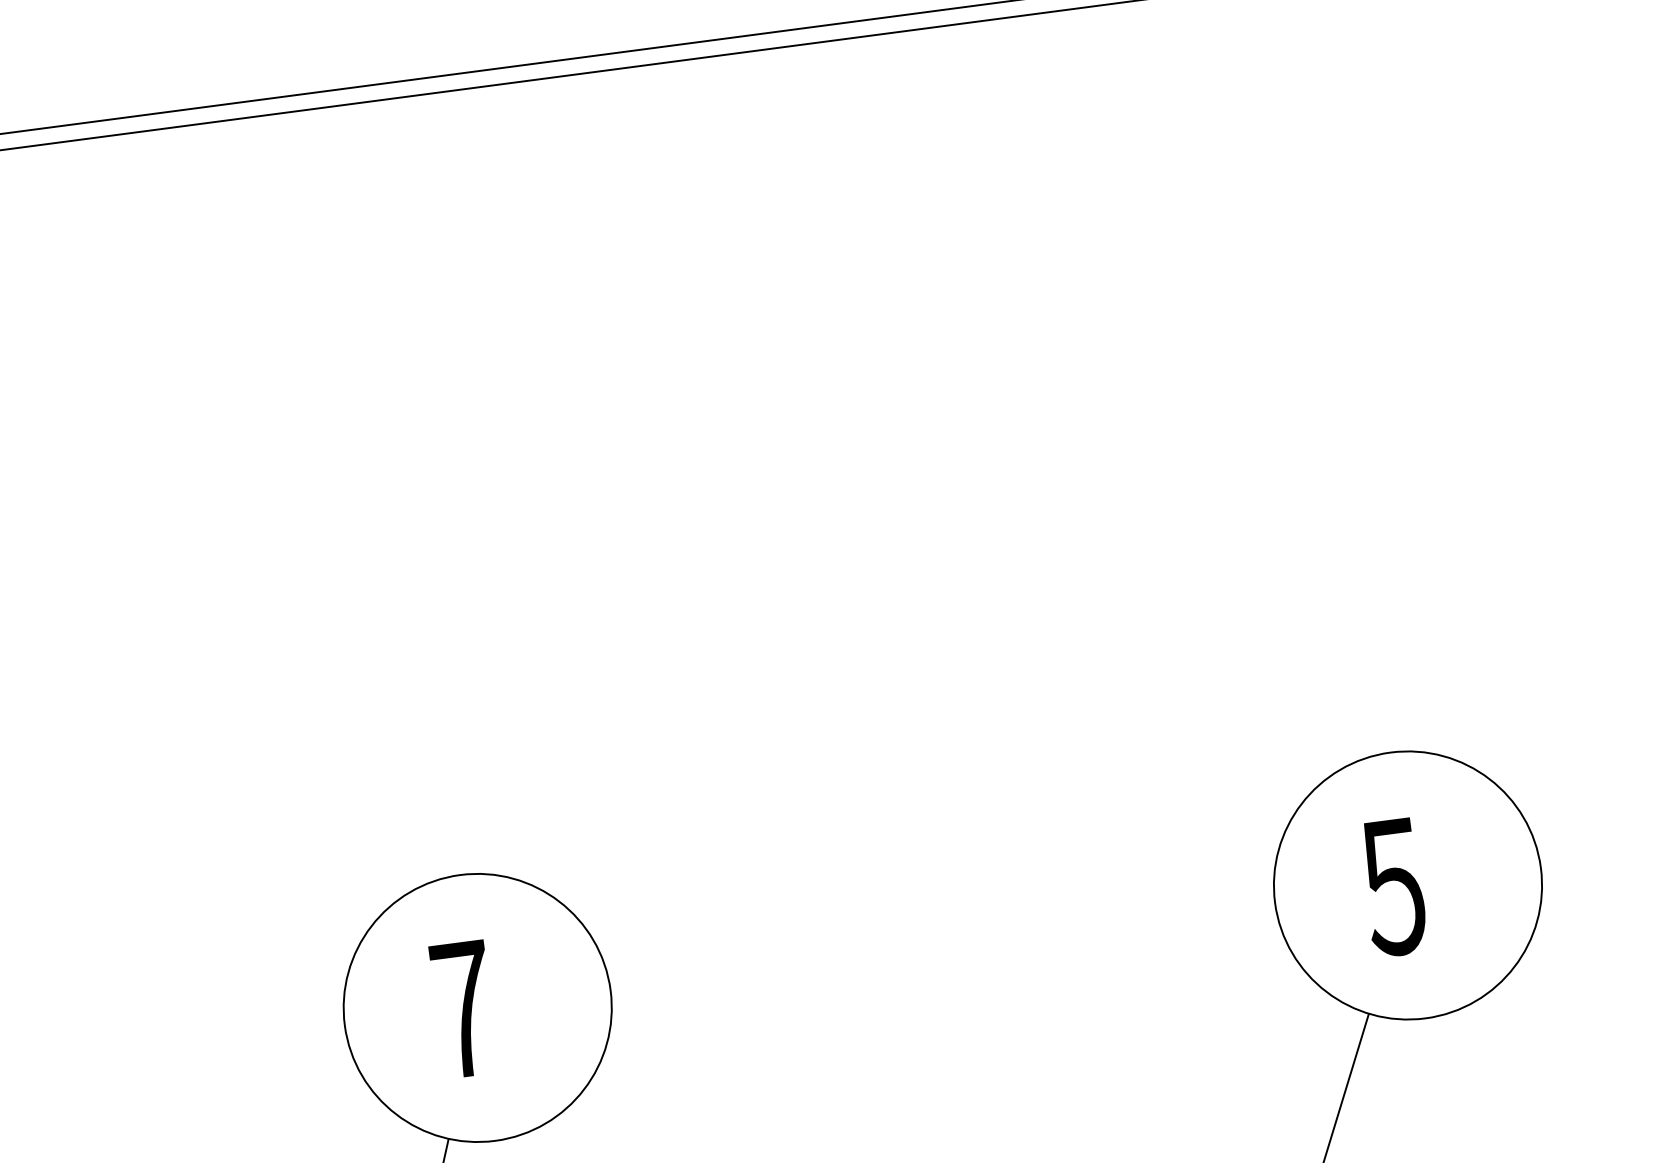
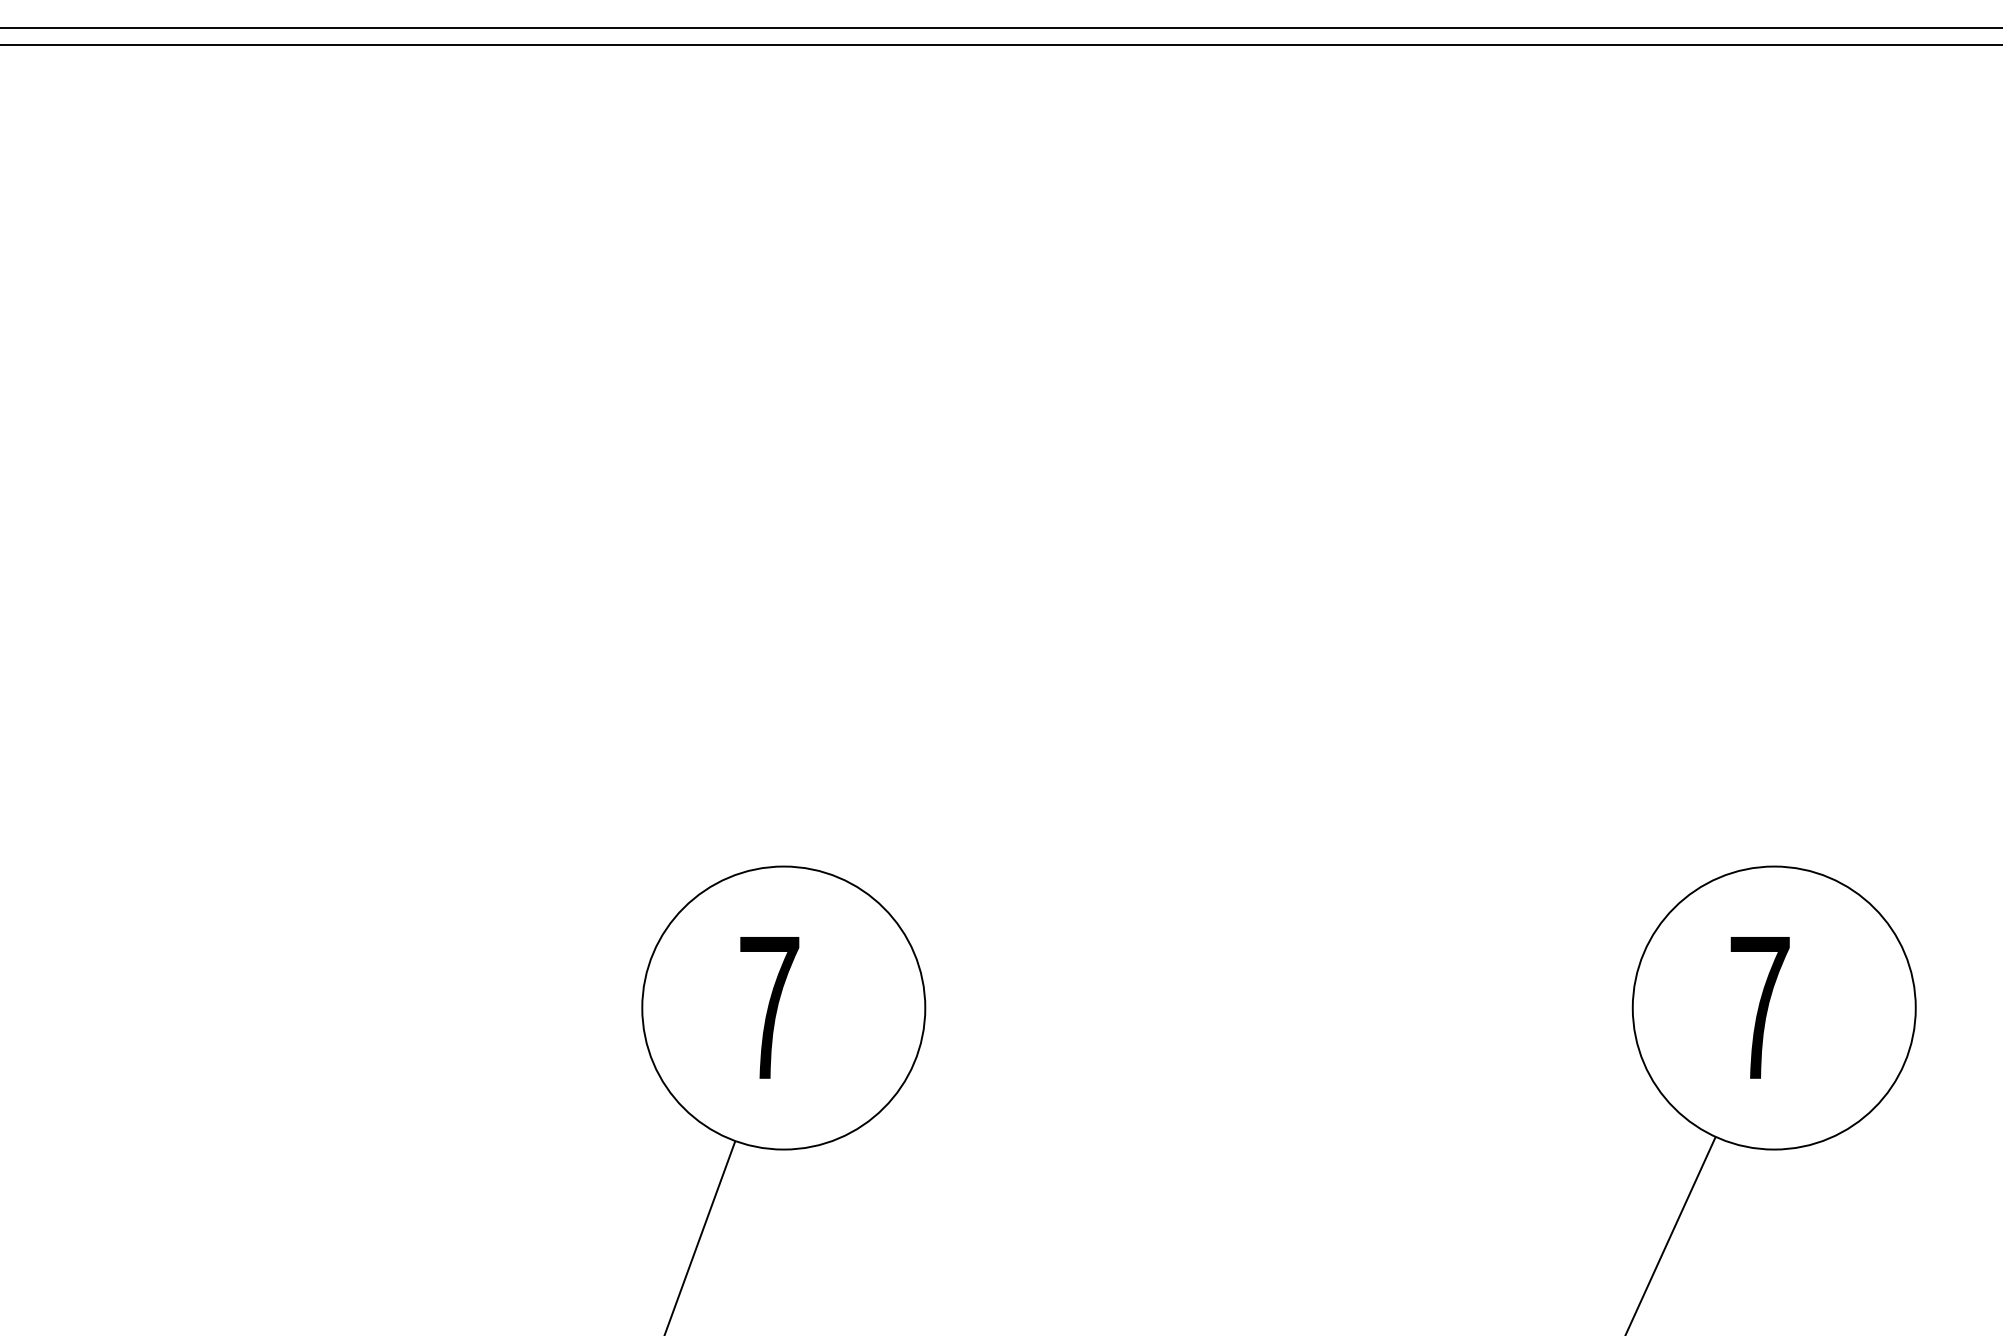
text: (1393, 888) -> (1758, 1009), ５ -> ７

